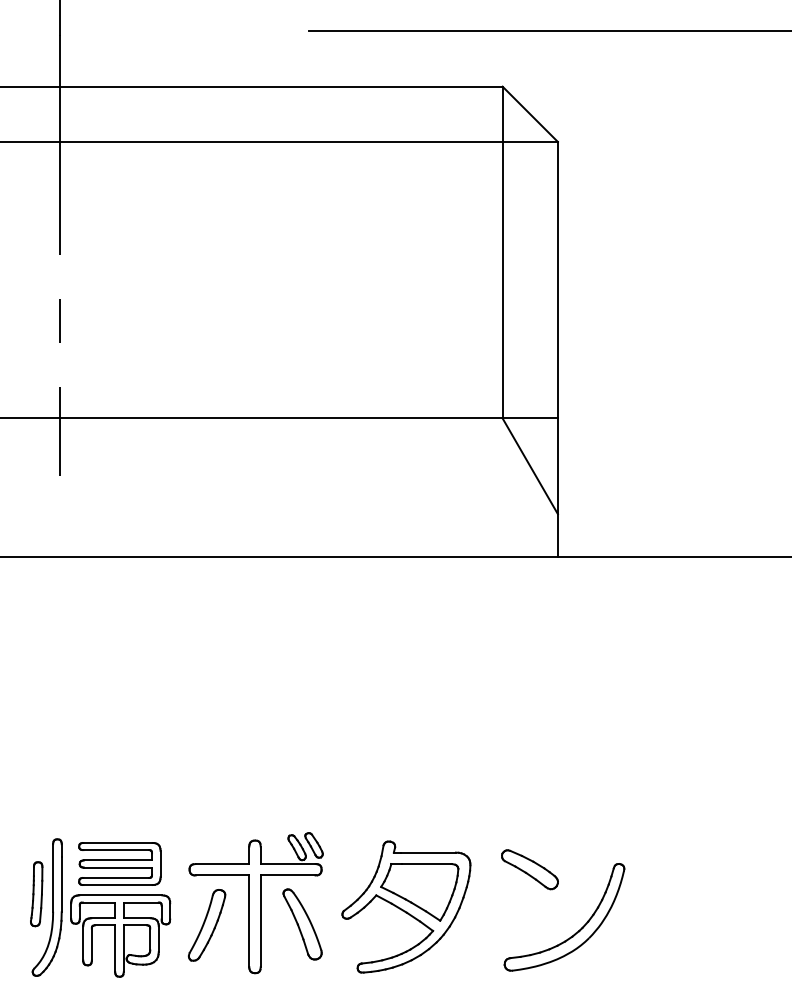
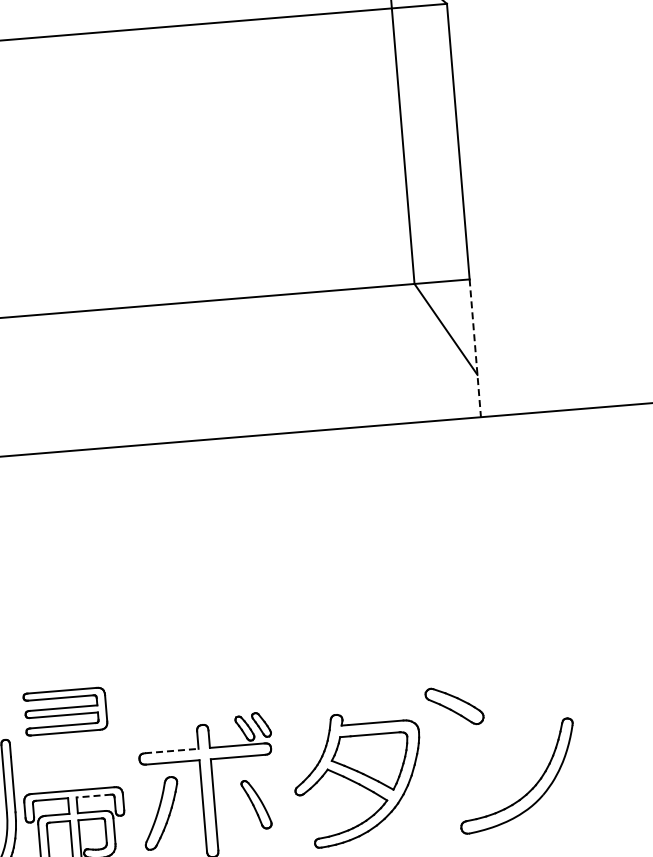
line: (557, 488) -> (474, 349), solid -> dashed
part: (119, 863) -> (65, 711), moved
line: (222, 864) -> (171, 751), solid -> dashed
part: (529, 869) -> (454, 706), moved
line: (140, 902) -> (93, 796), solid -> dashed
part: (302, 924) -> (256, 804), size x0.7

